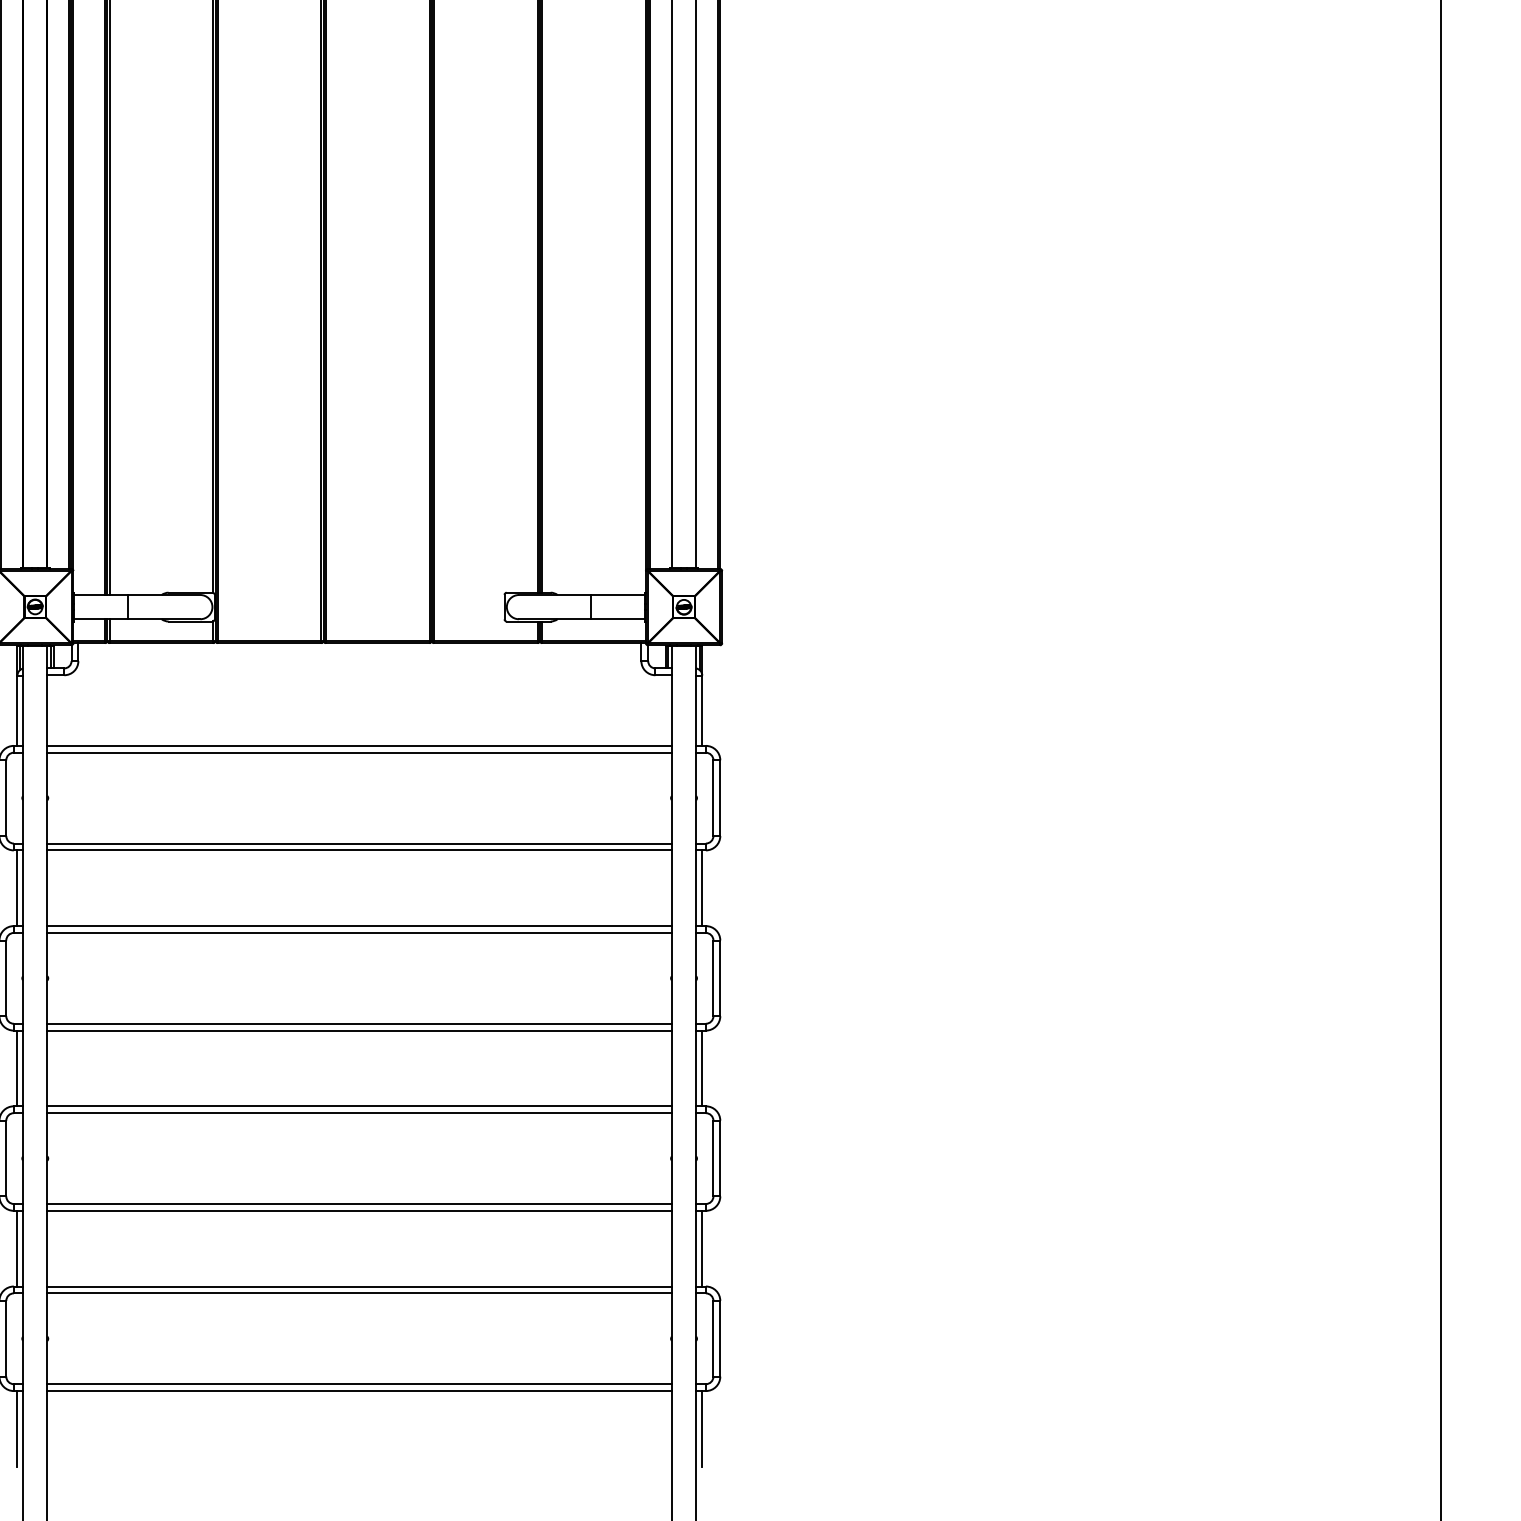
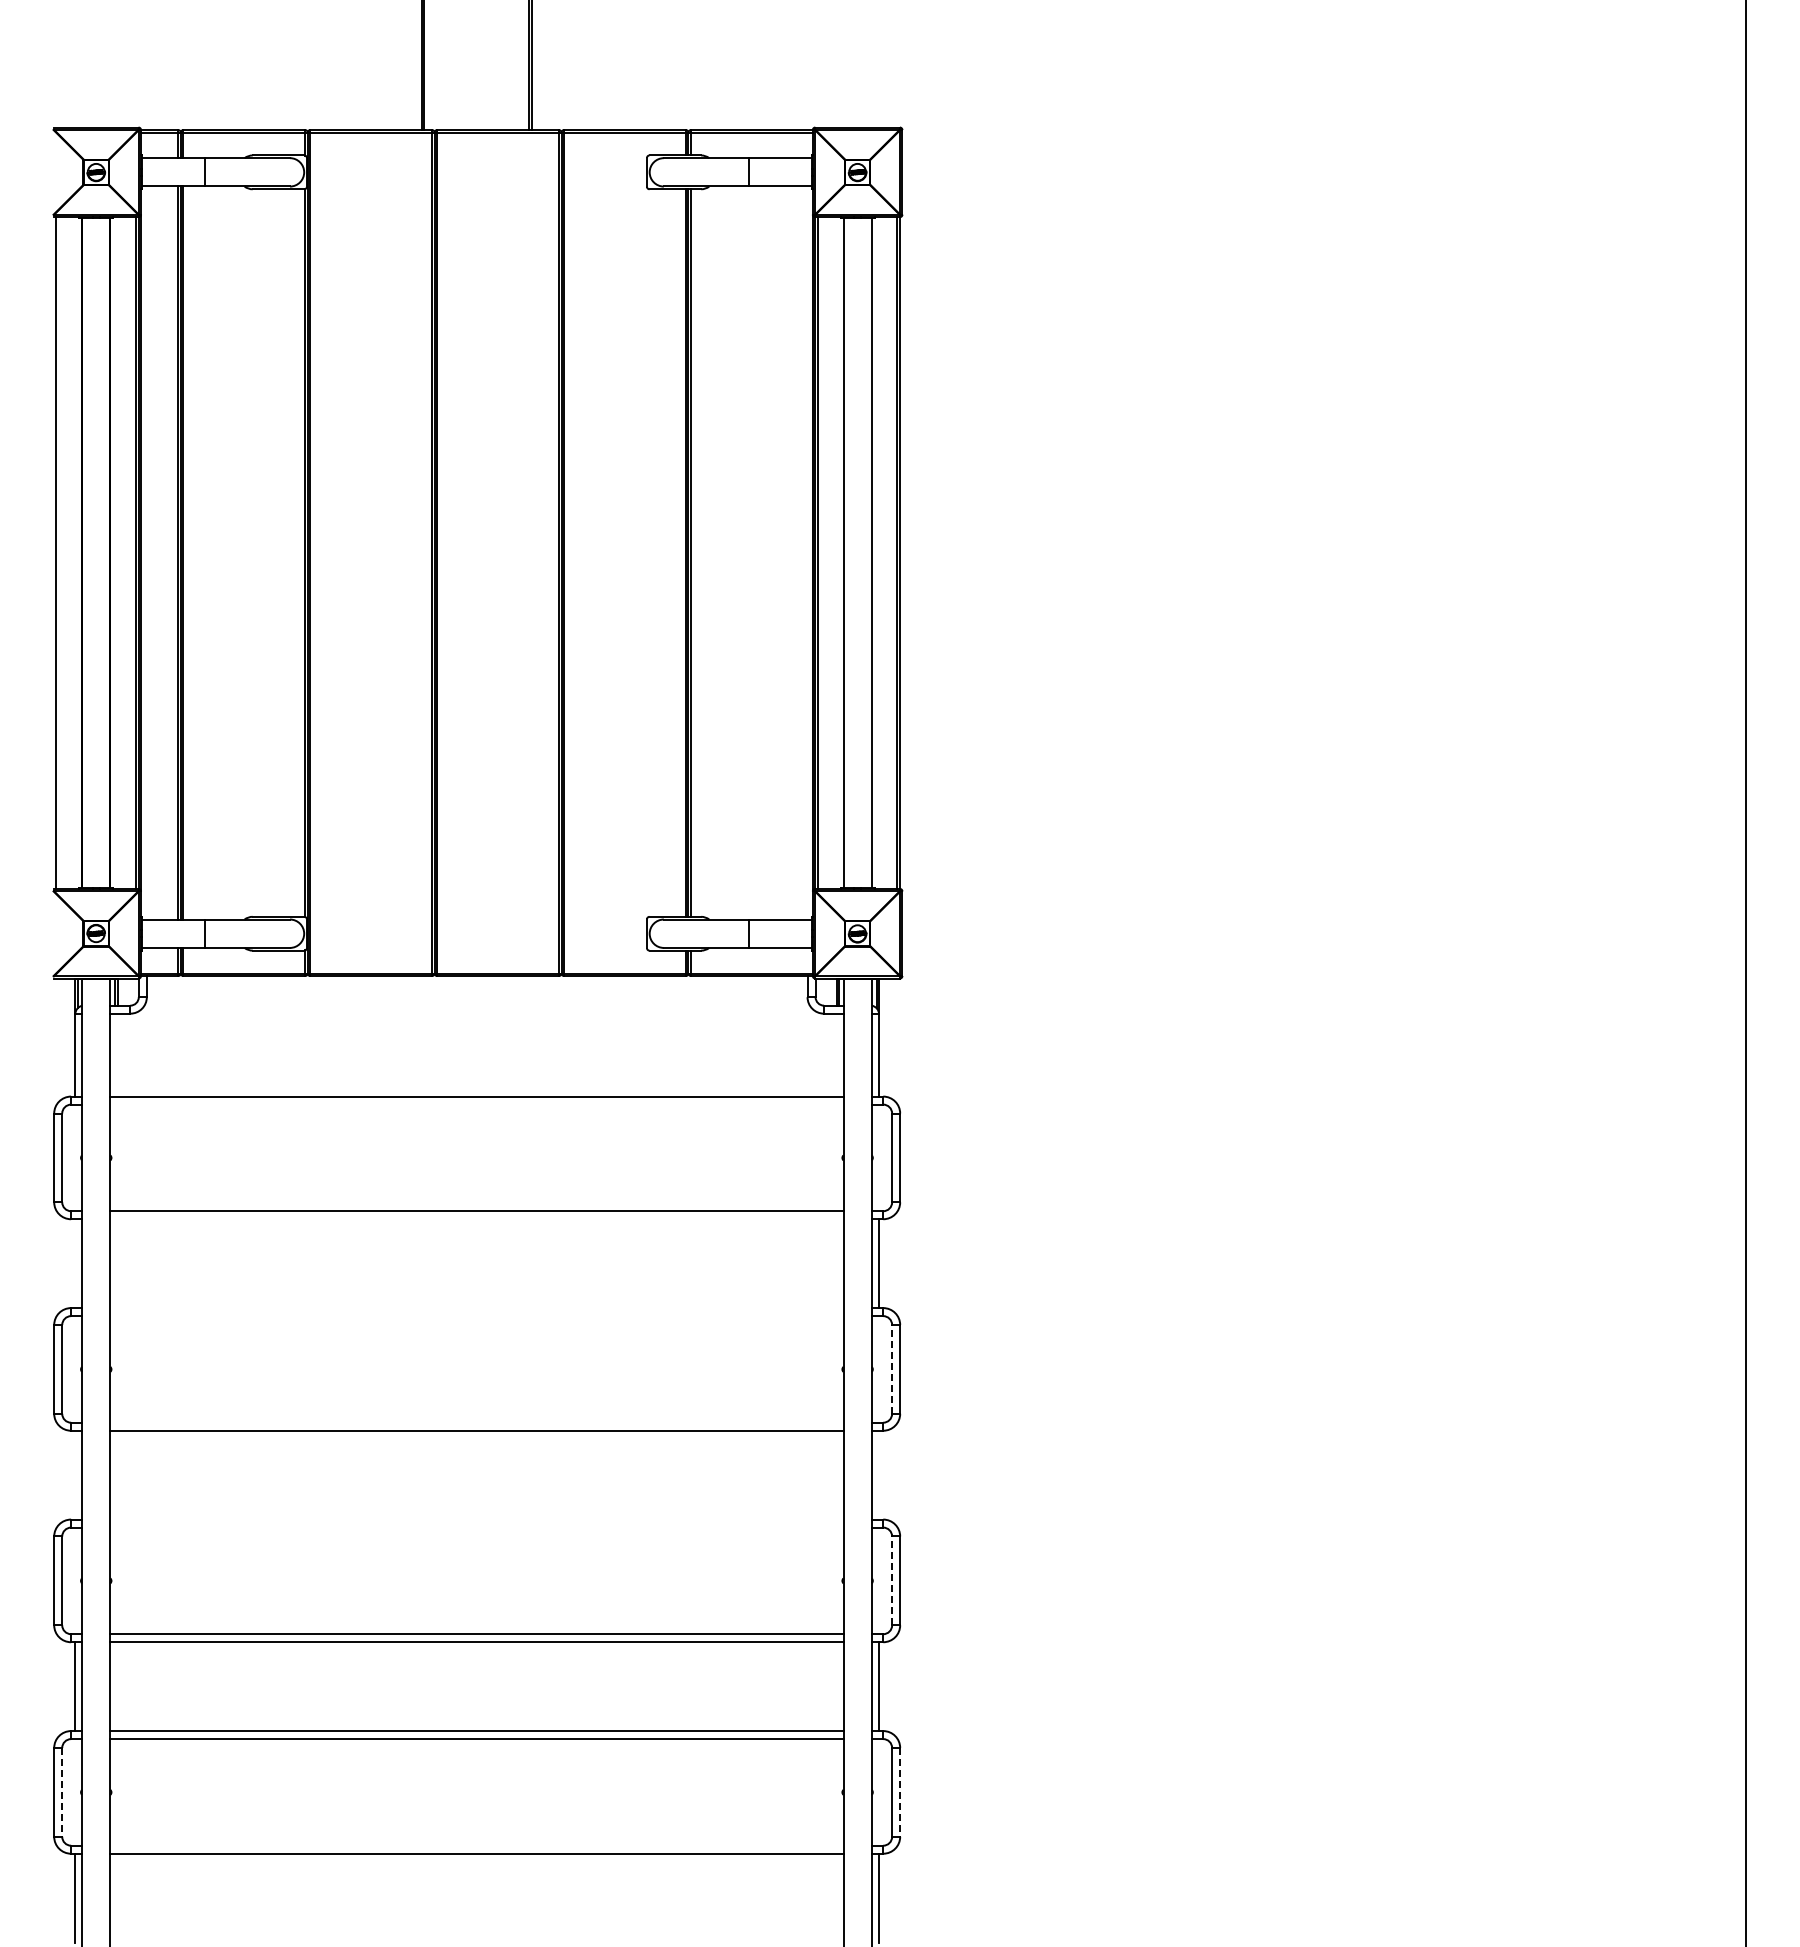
line: (359, 752) -> (476, 1104), removed
line: (359, 850) -> (476, 1219), removed
line: (17, 888) -> (75, 1263), removed
line: (359, 926) -> (476, 1308), removed
line: (359, 933) -> (476, 1316), removed
line: (713, 977) -> (892, 1368), solid -> dashed
line: (359, 1023) -> (476, 1422), removed
line: (17, 1067) -> (75, 1474), removed
line: (702, 1067) -> (879, 1474), removed
line: (359, 1106) -> (476, 1519), removed
line: (359, 1113) -> (476, 1527), removed
line: (713, 1158) -> (892, 1580), solid -> dashed
line: (6, 1338) -> (62, 1792), solid -> dashed
line: (720, 1338) -> (900, 1792), solid -> dashed
line: (359, 1384) -> (476, 1845), removed

